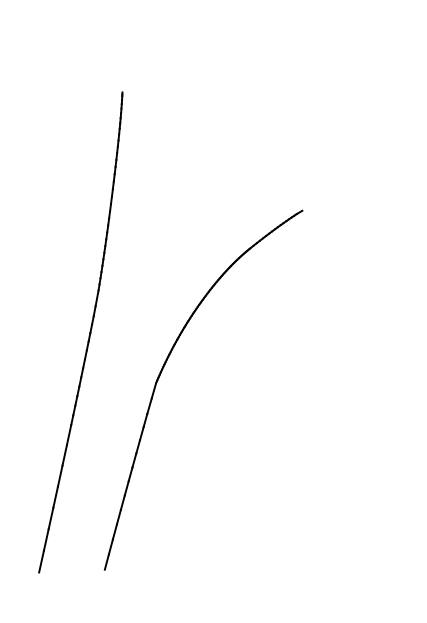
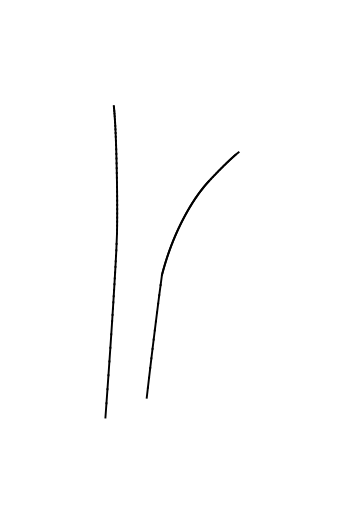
part: (163, 370) -> (165, 266), moved

